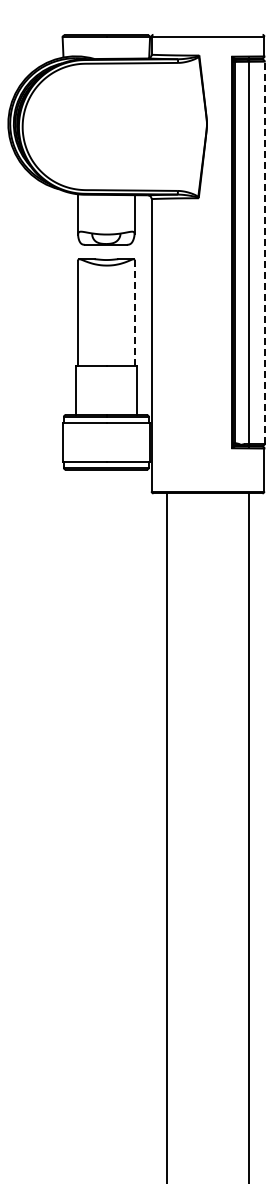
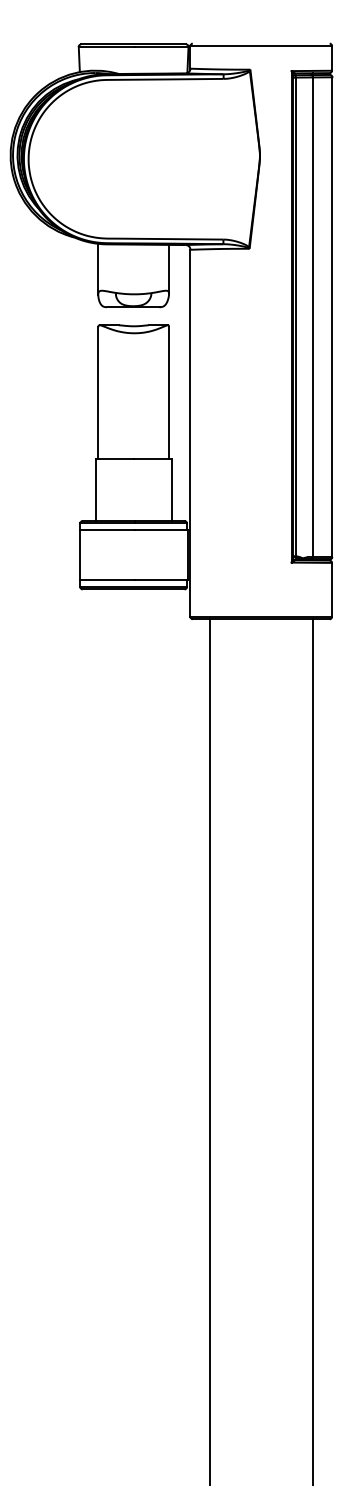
line: (264, 252) -> (332, 316), dashed -> solid
line: (134, 313) -> (168, 393), dashed -> solid

